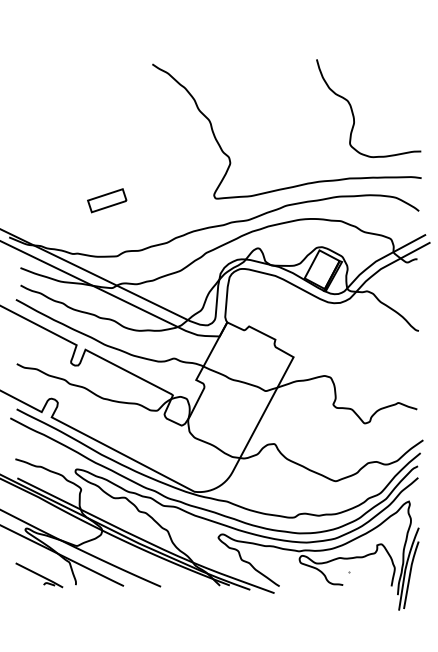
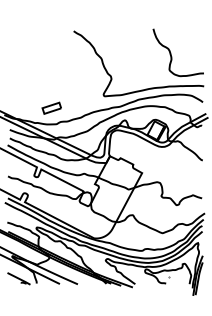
part: (106, 199) -> (51, 107), moved

